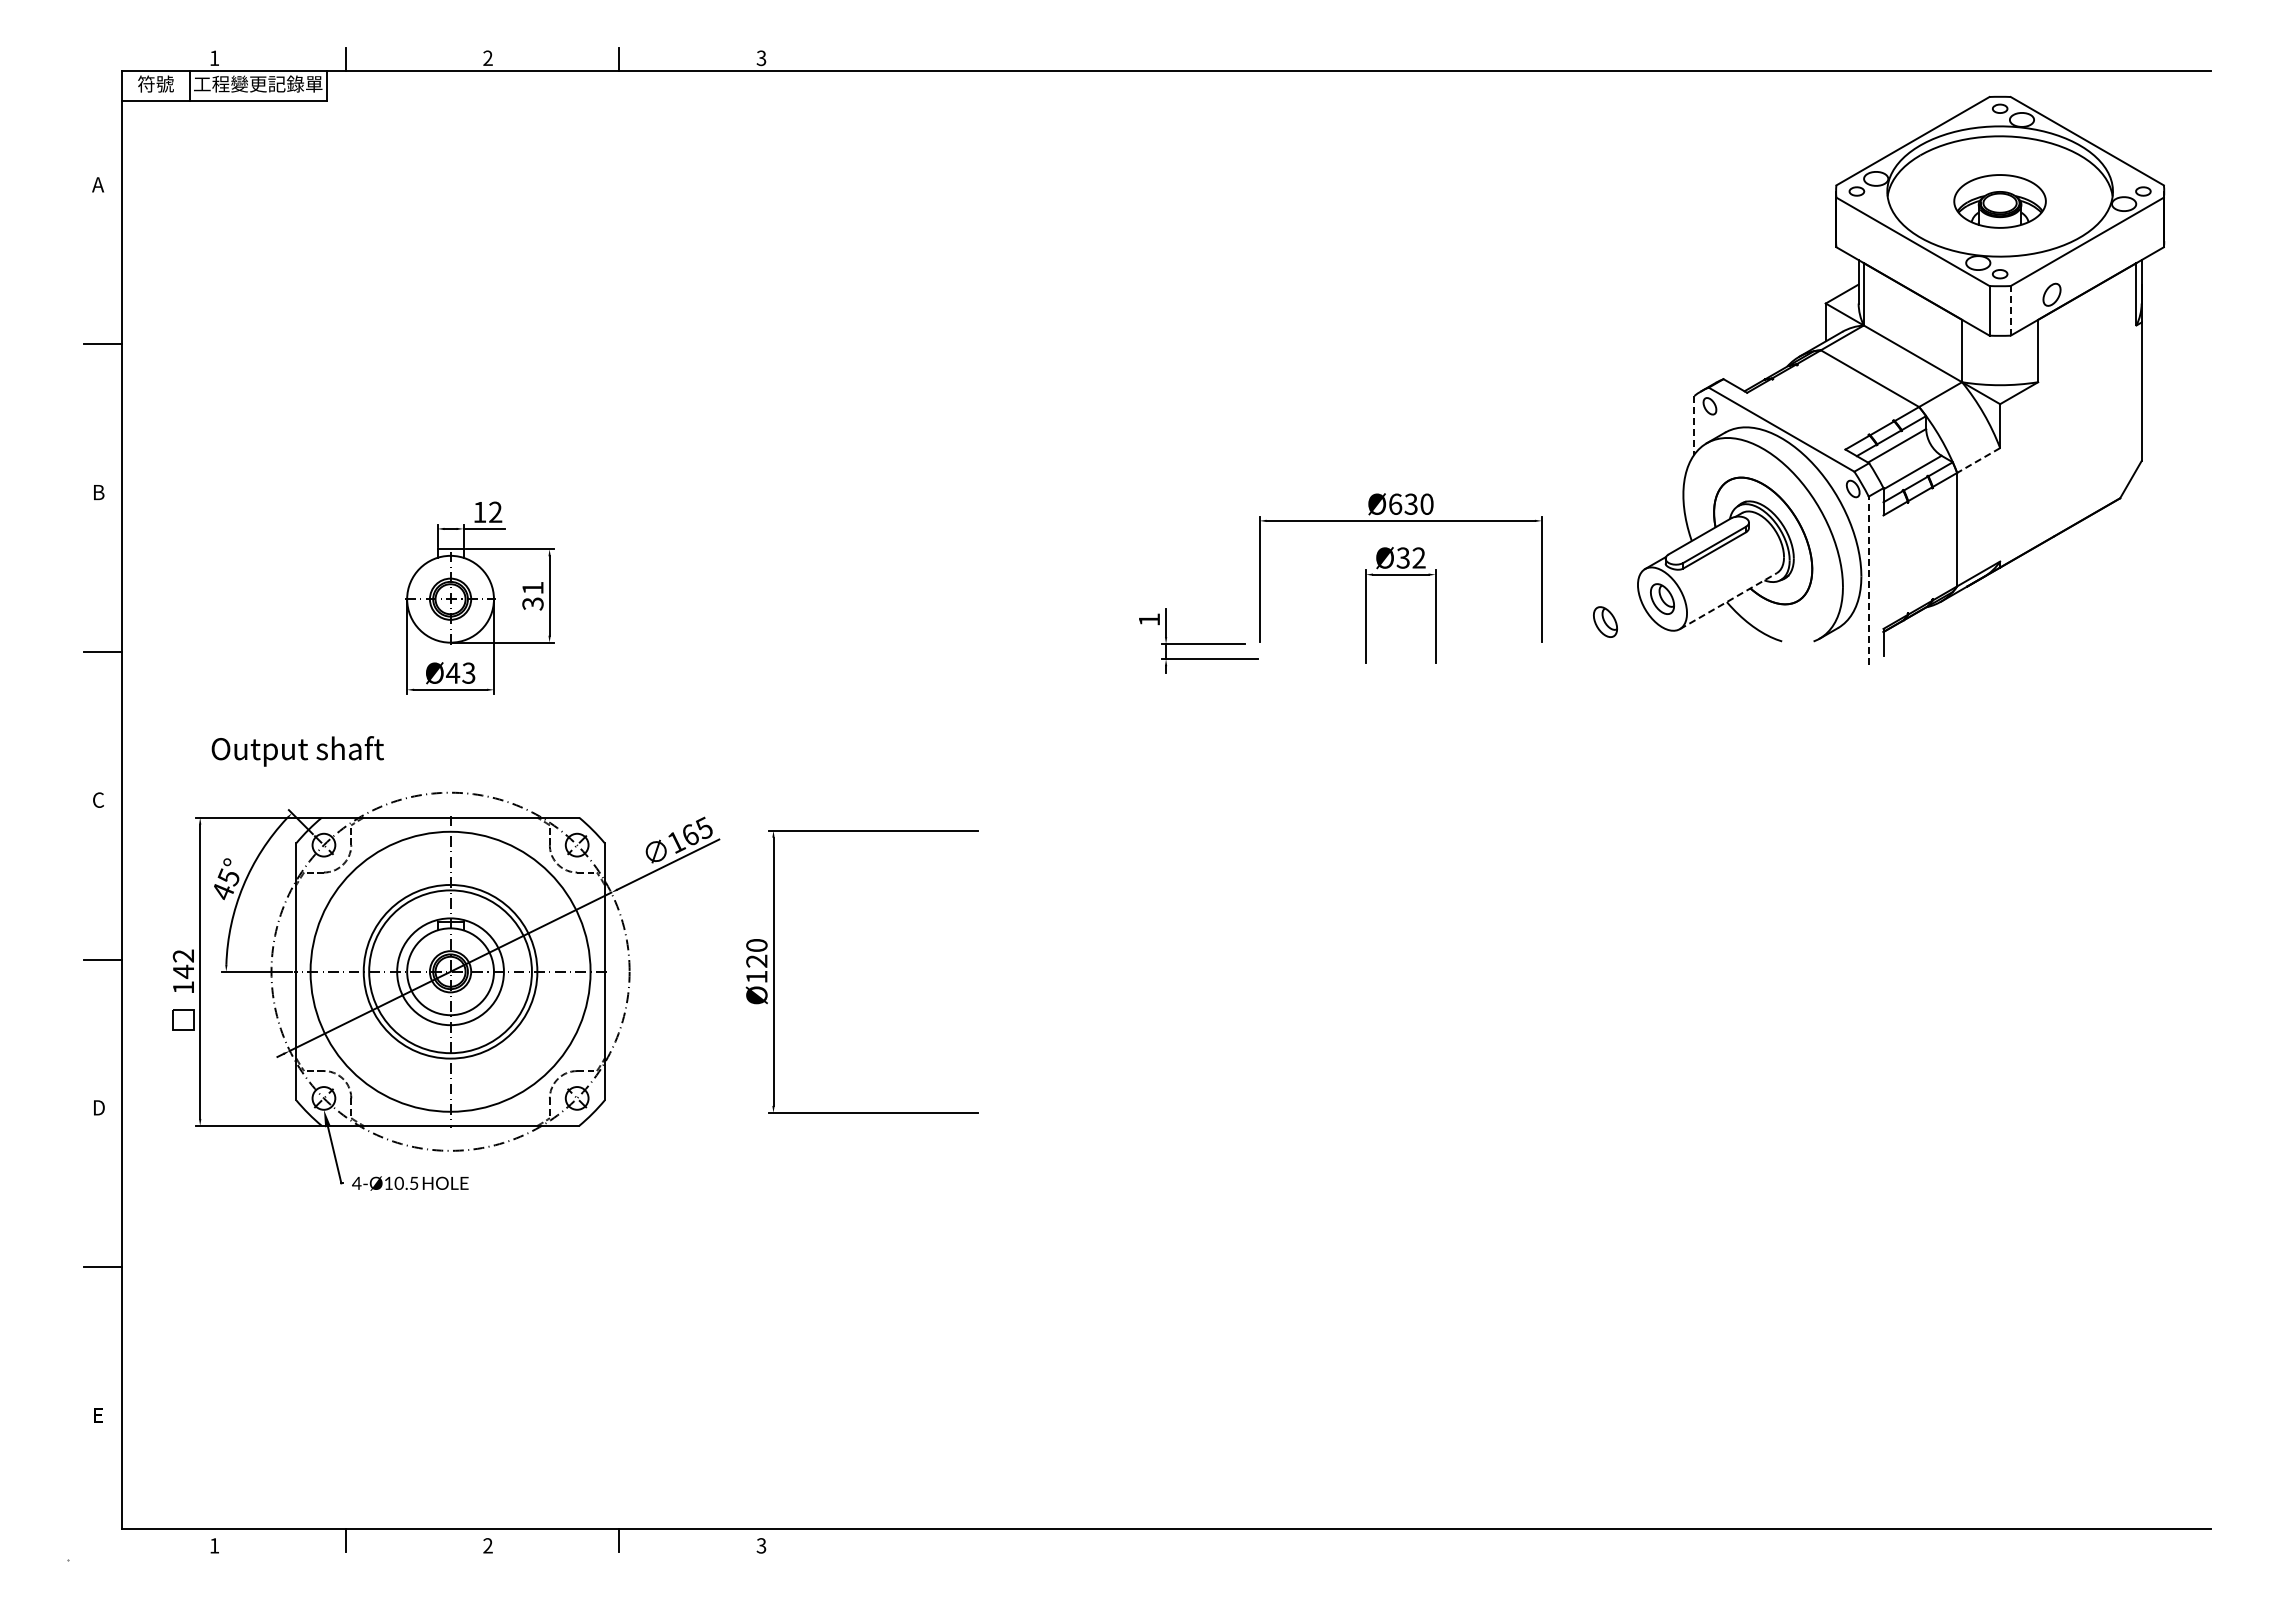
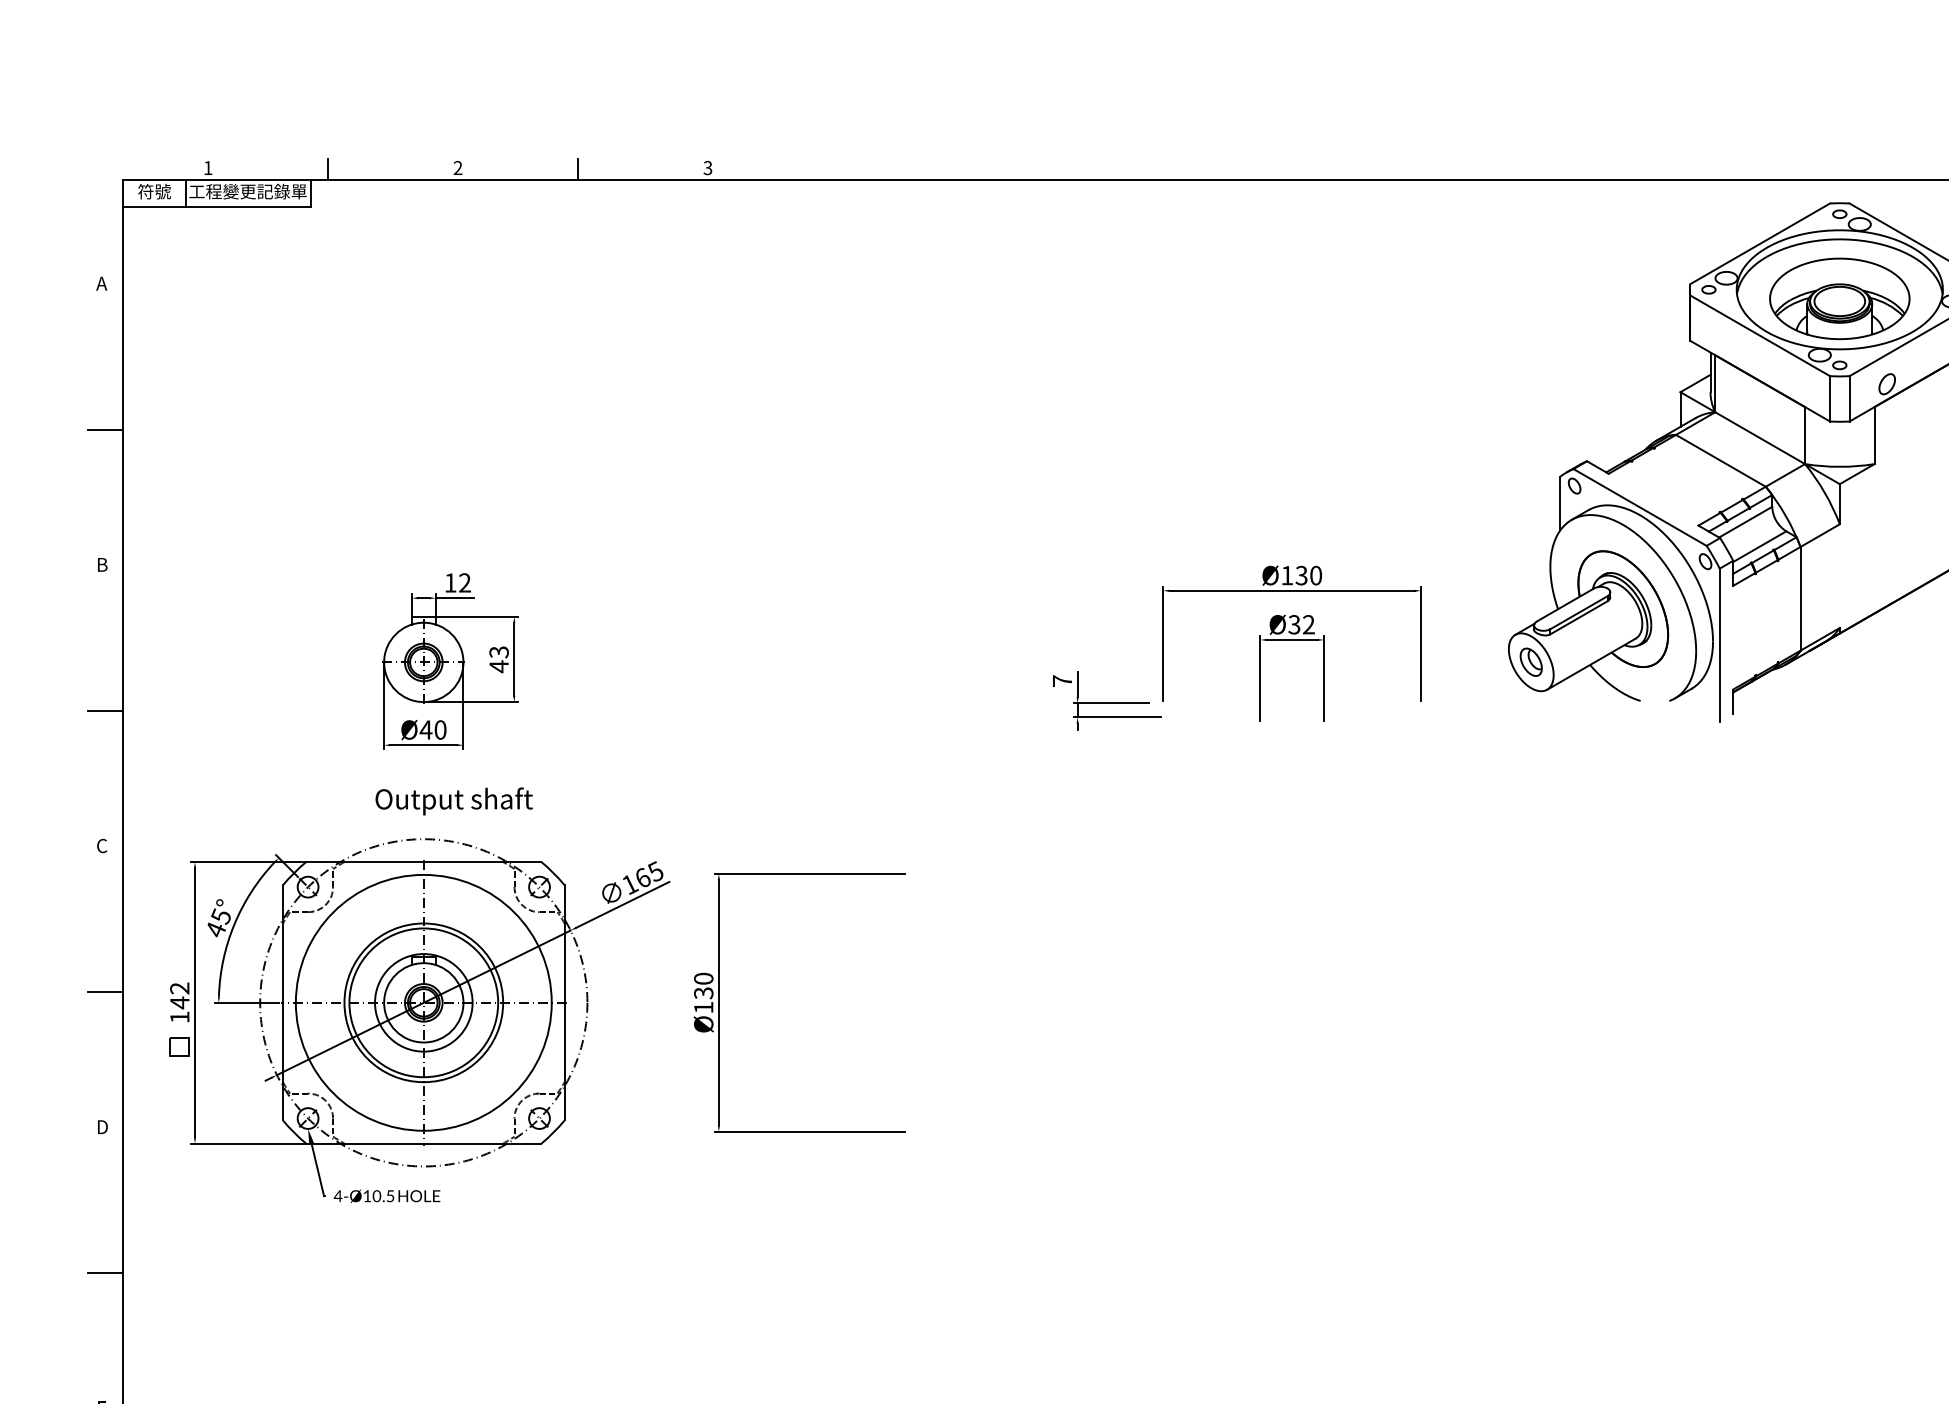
part: (1999, 201) -> (1839, 298), size x1.67
line: (2010, 310) -> (1849, 398), dashed -> solid
line: (1694, 425) -> (1560, 503), dashed -> solid
line: (1978, 460) -> (1820, 535), dashed -> solid
text: (1395, 503) -> (1287, 574), Ø630 -> Ø130
line: (1868, 580) -> (1719, 645), dashed -> solid
text: (532, 596) -> (498, 659), 31 -> 43
line: (1728, 600) -> (1591, 663), dashed -> solid
text: (1149, 619) -> (1062, 680), 1 -> 7
part: (1605, 621) -> (1479, 682), removed
text: (468, 672) -> (440, 729), Ø43 -> Ø40
text: (297, 751) -> (453, 801), moved
text: (756, 961) -> (703, 993), Ø120 -> Ø130

